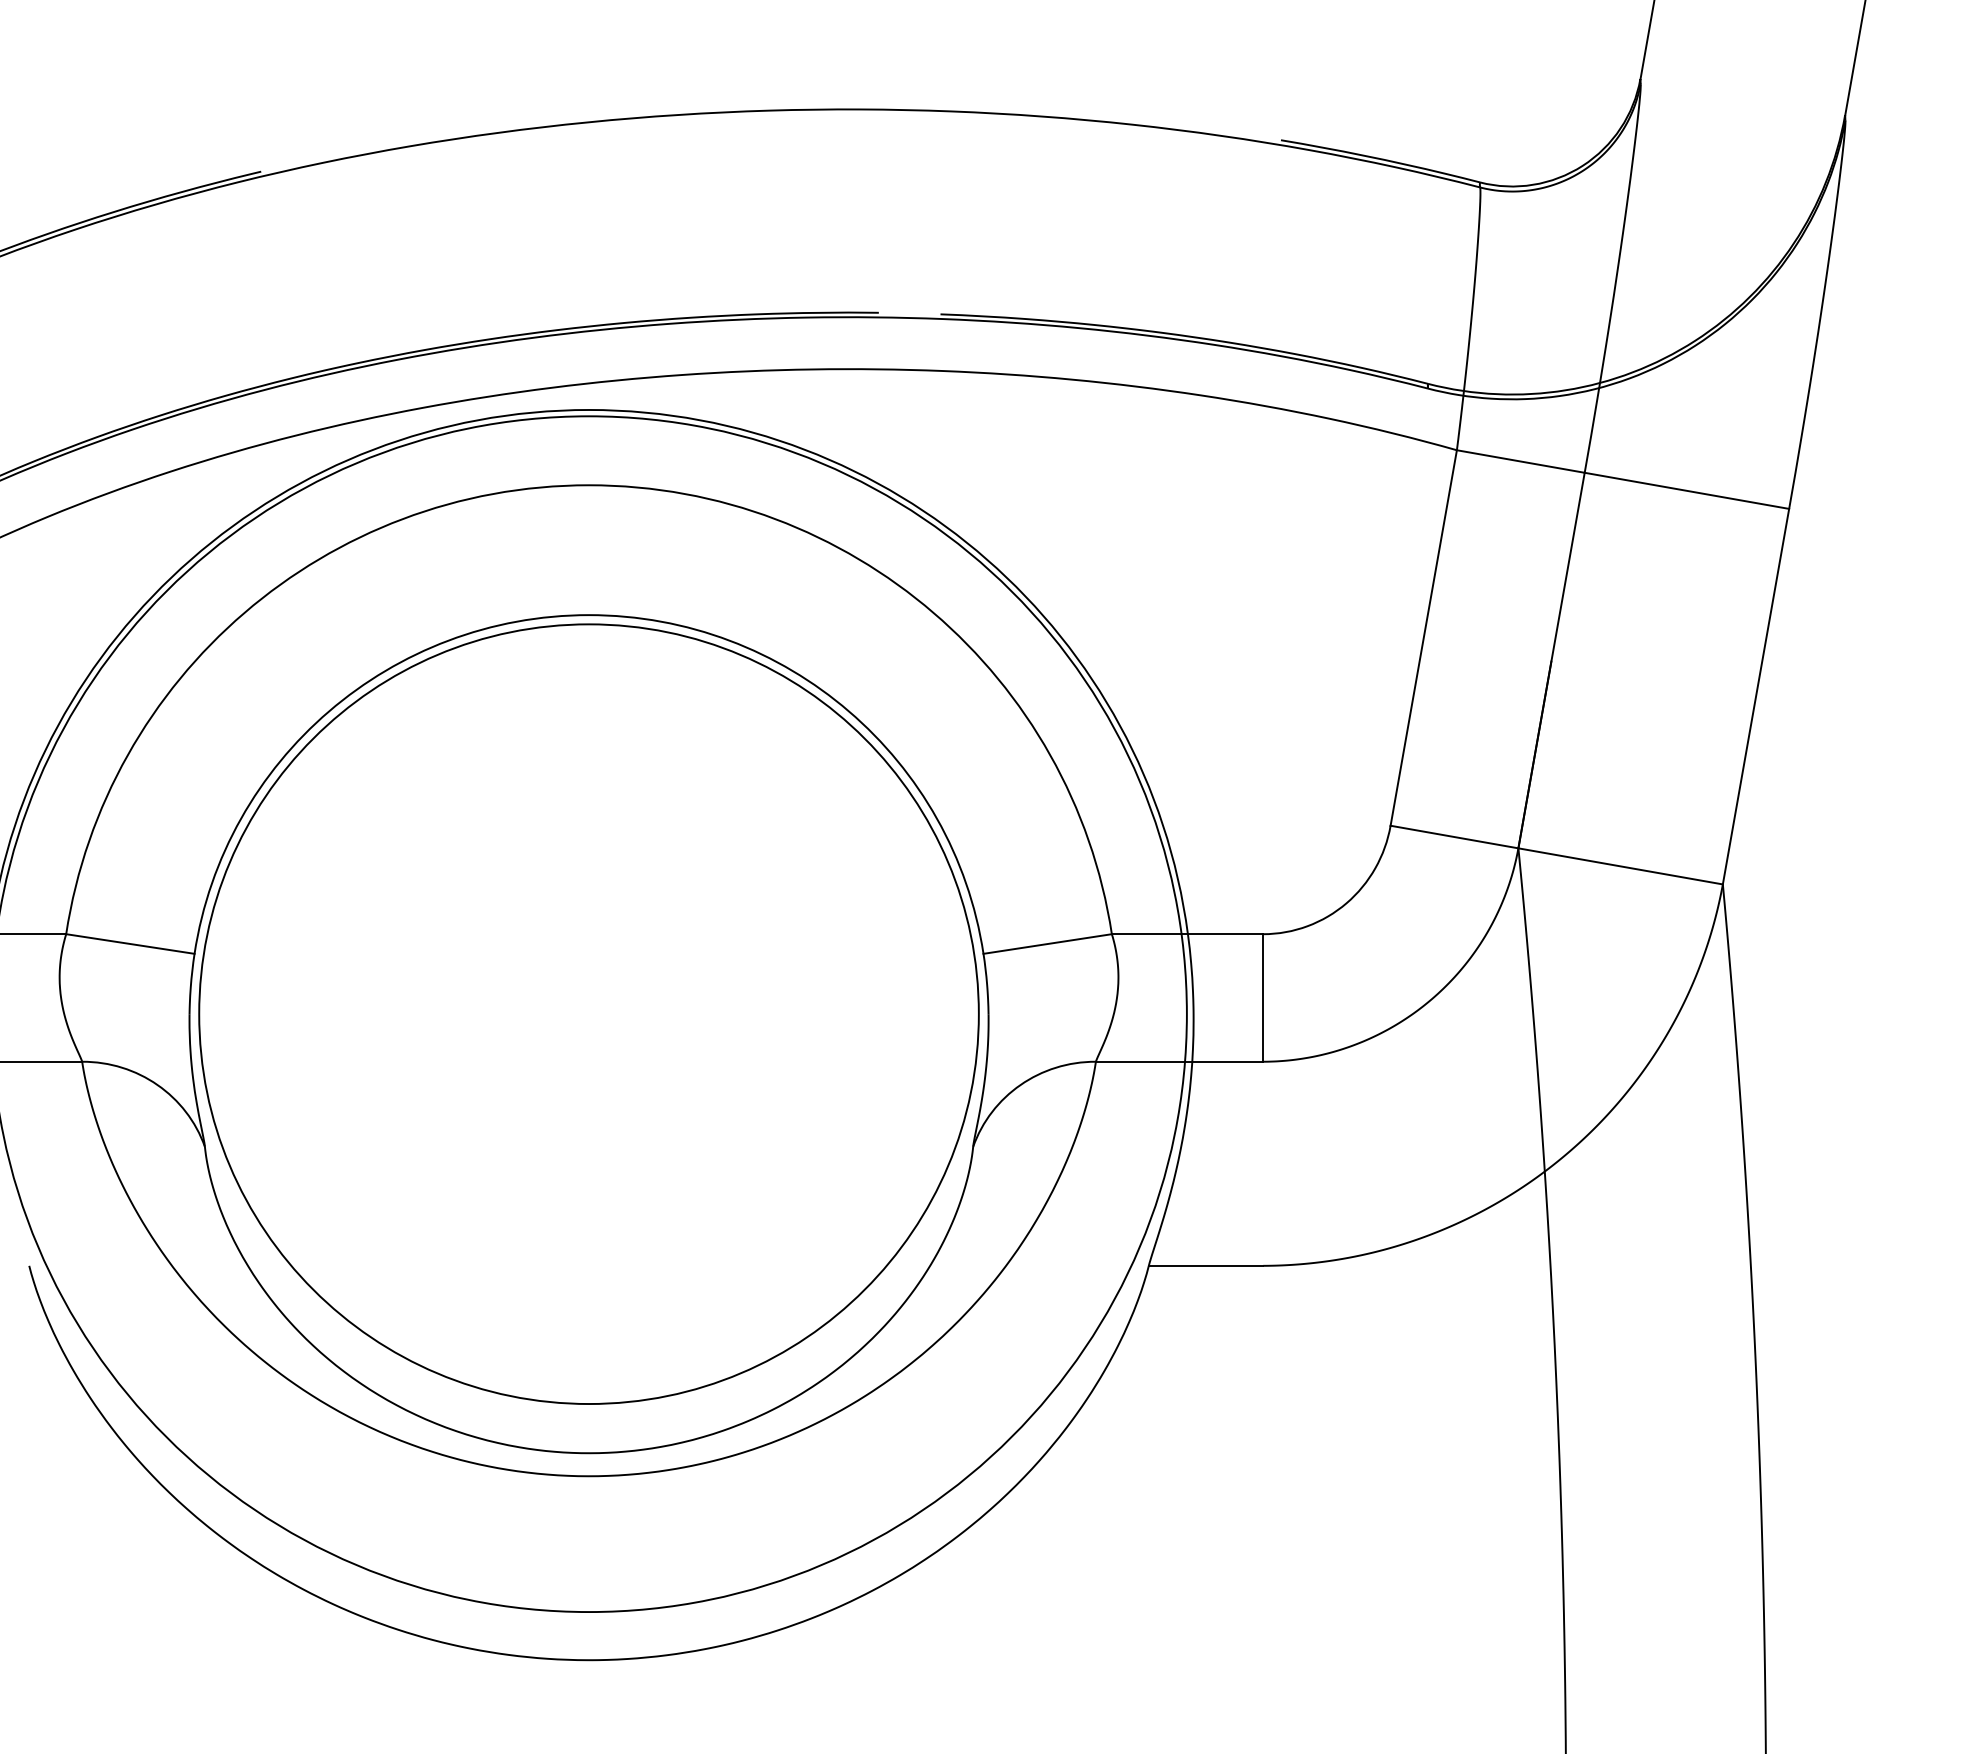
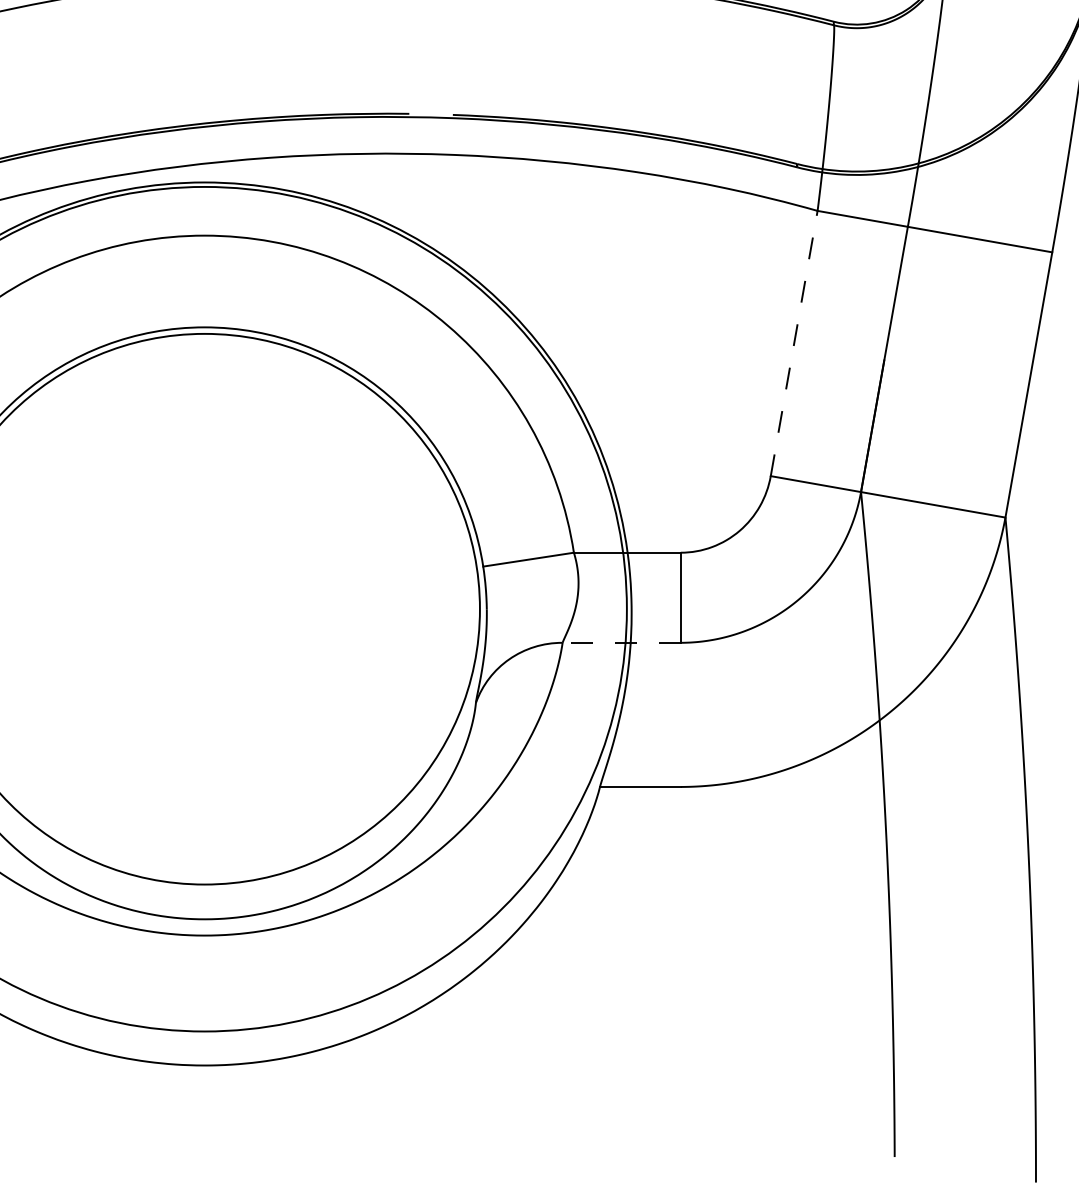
line: (1423, 638) -> (794, 343), solid -> dashed
line: (1179, 1061) -> (621, 642), solid -> dashed

